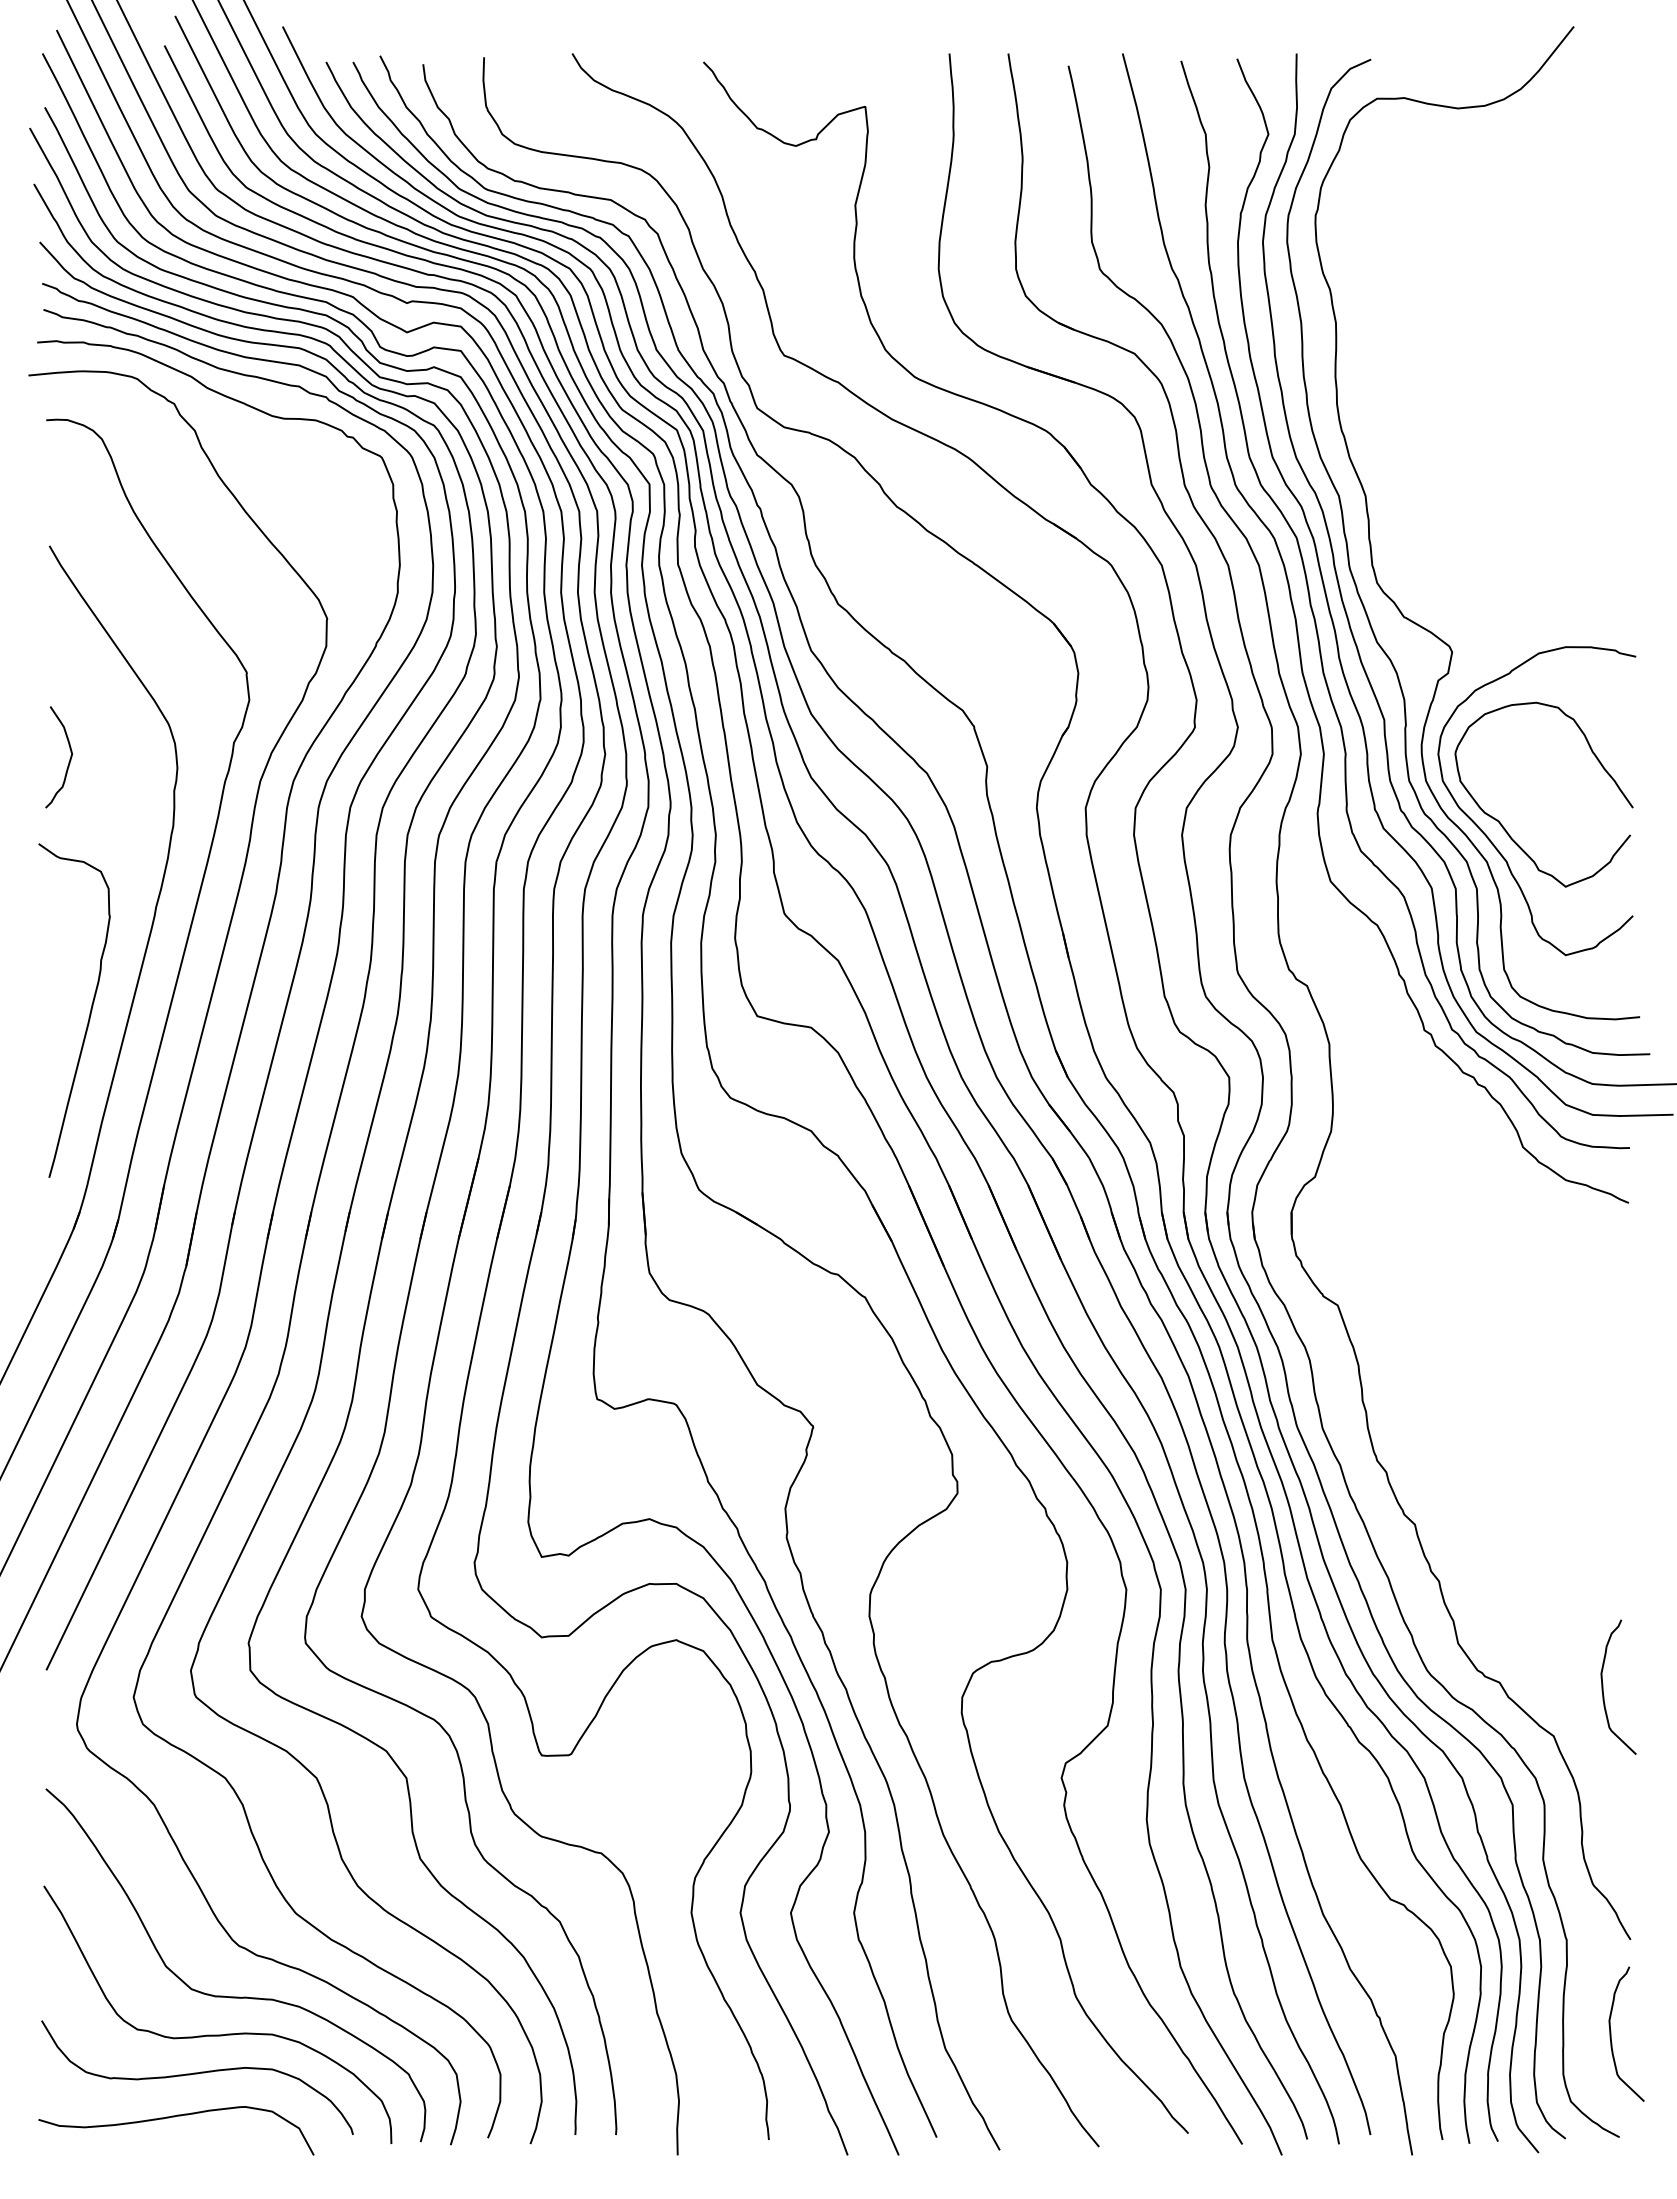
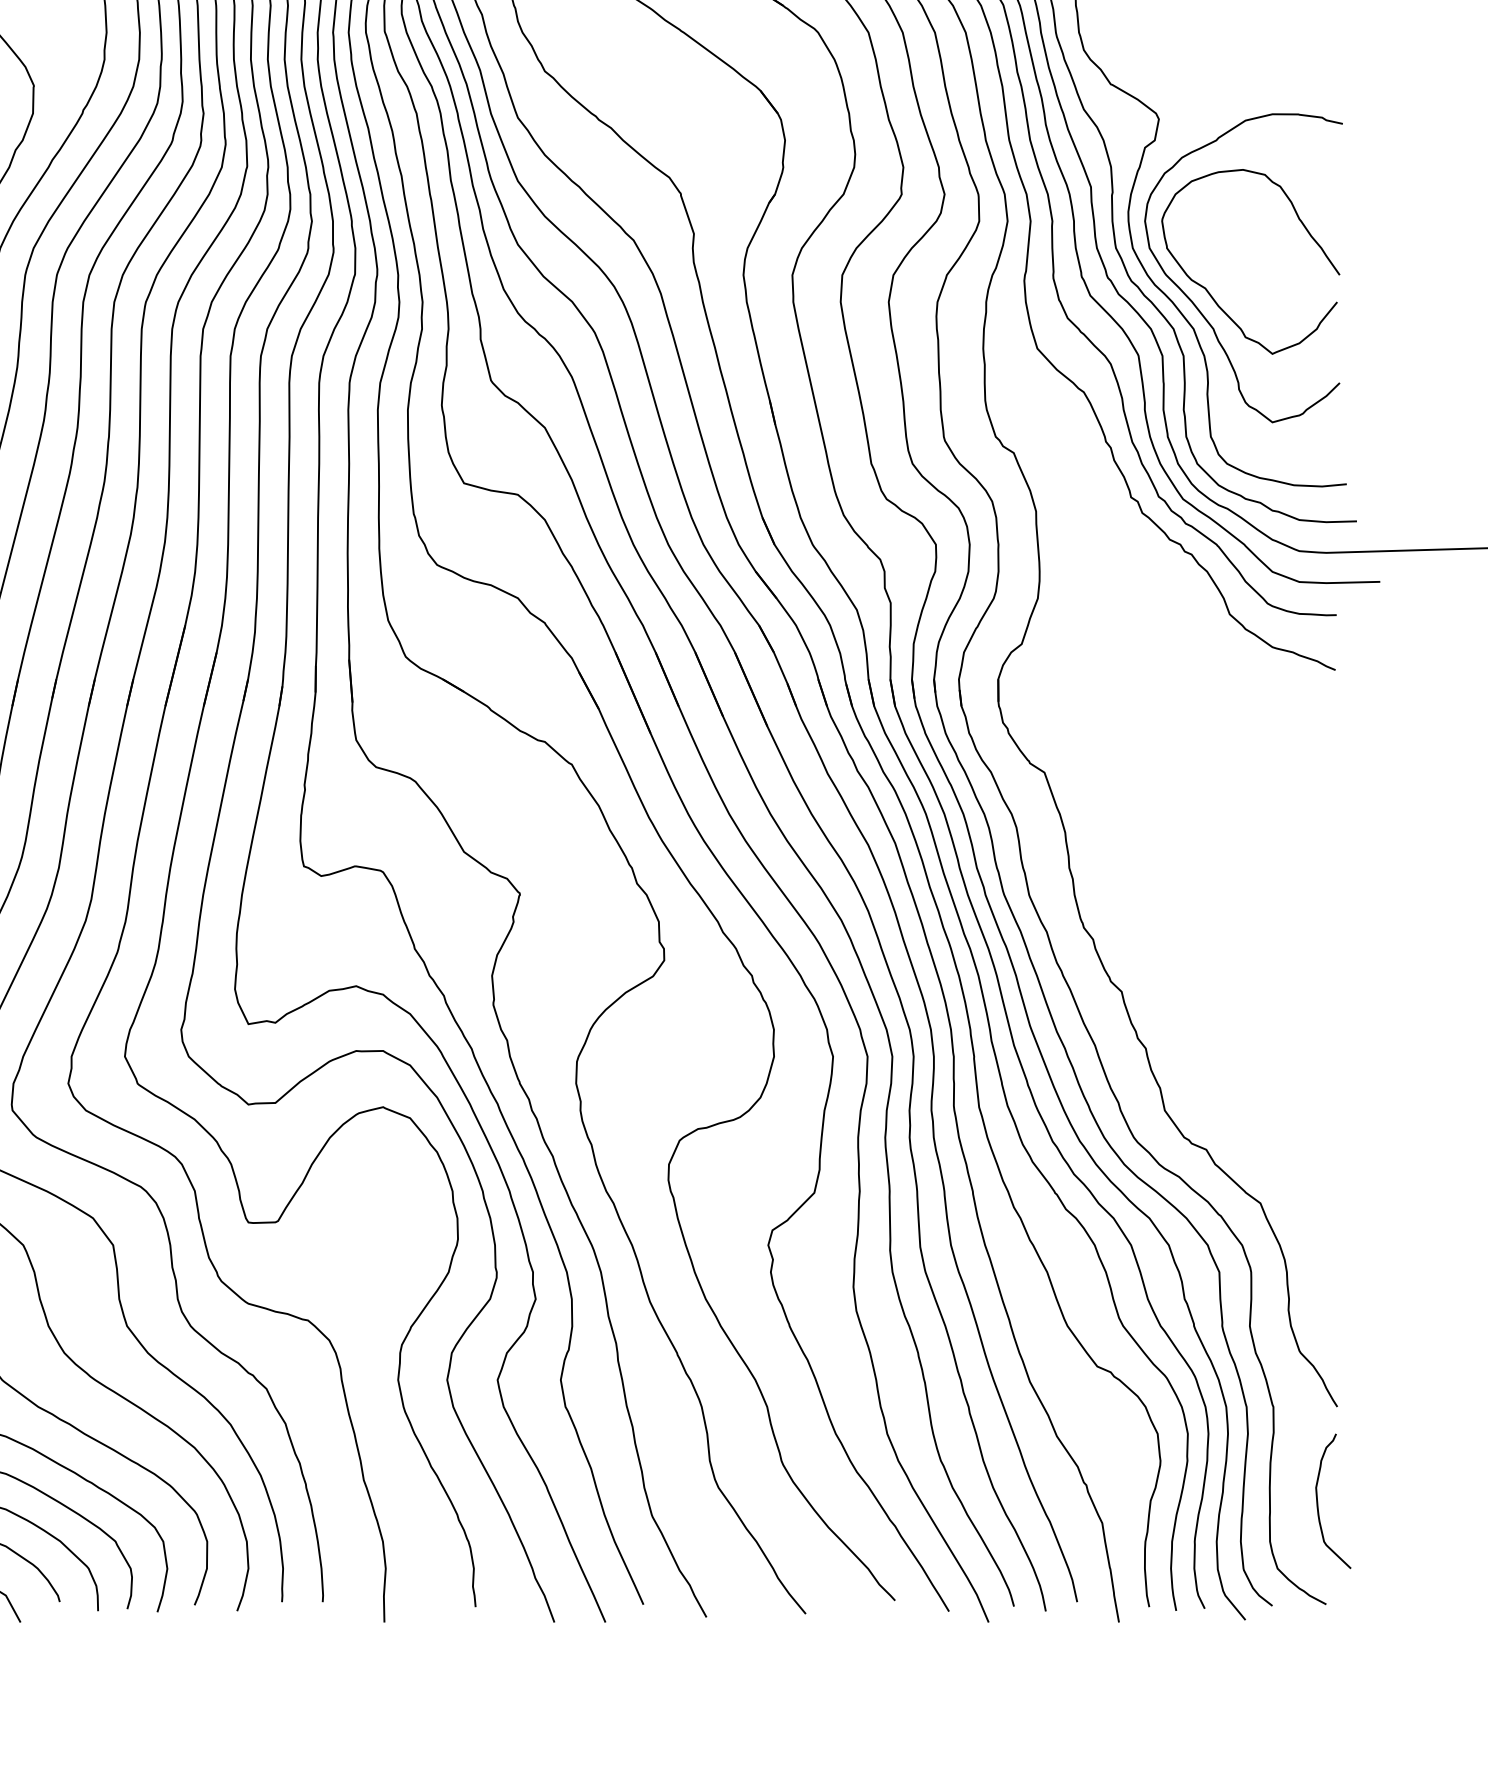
curve: (1603, 1686) -> (1310, 1153), removed

